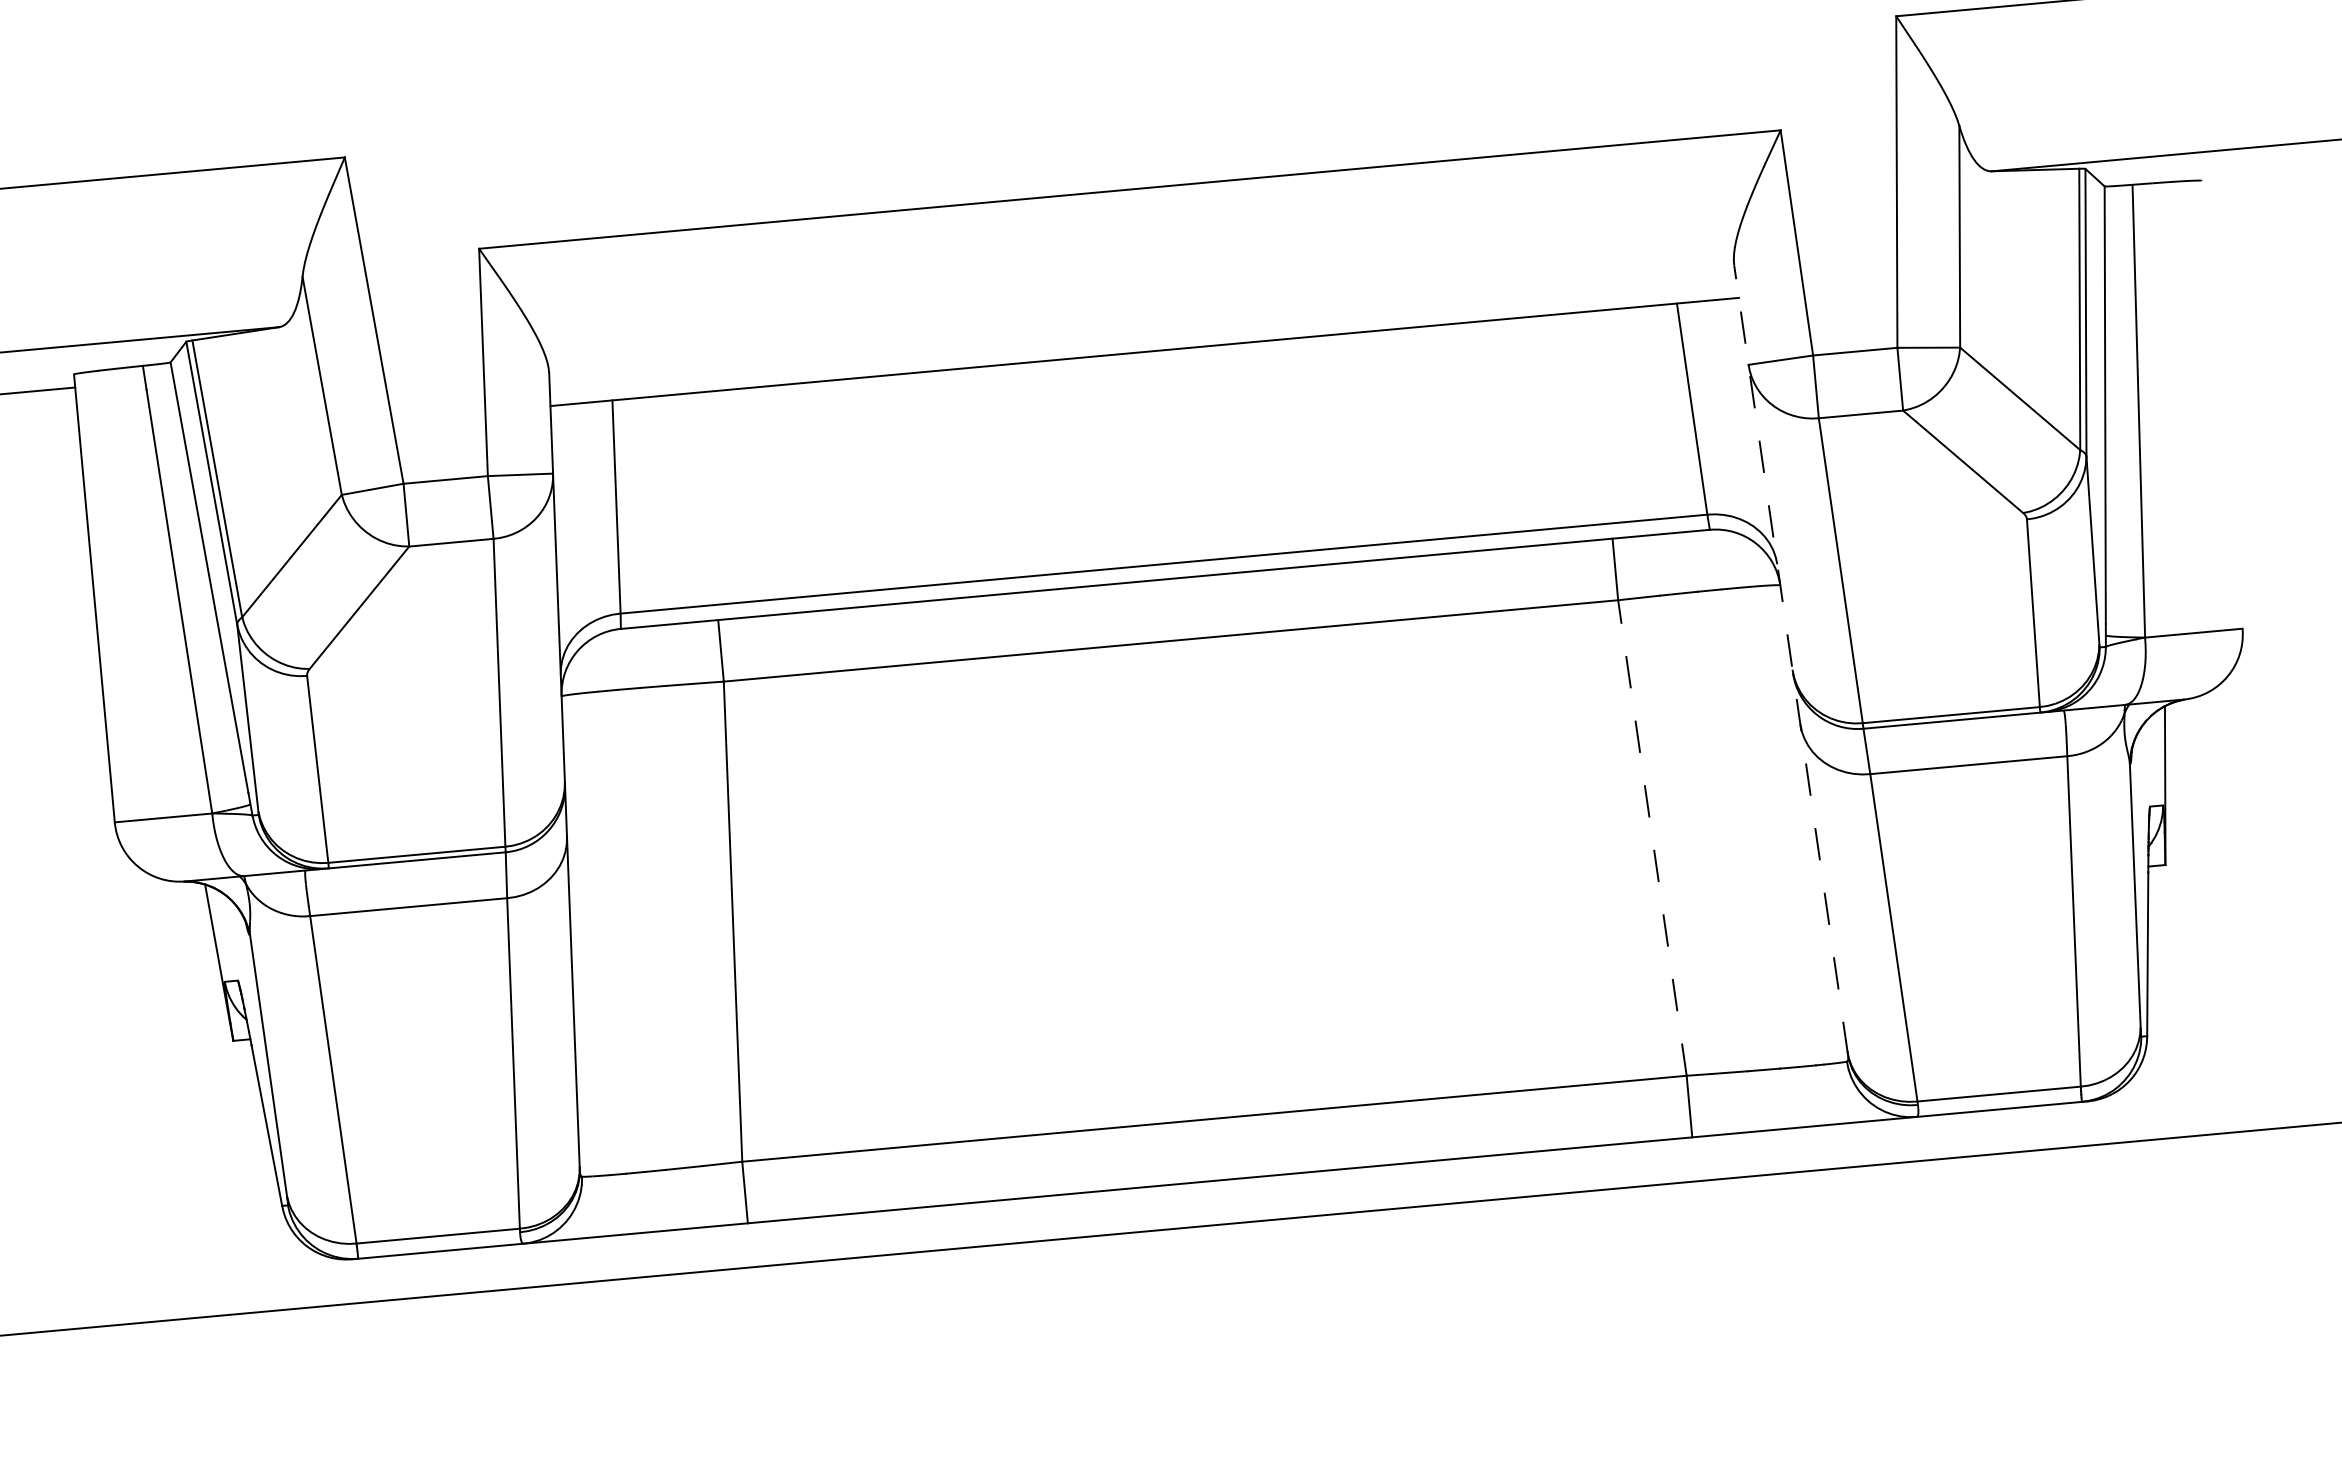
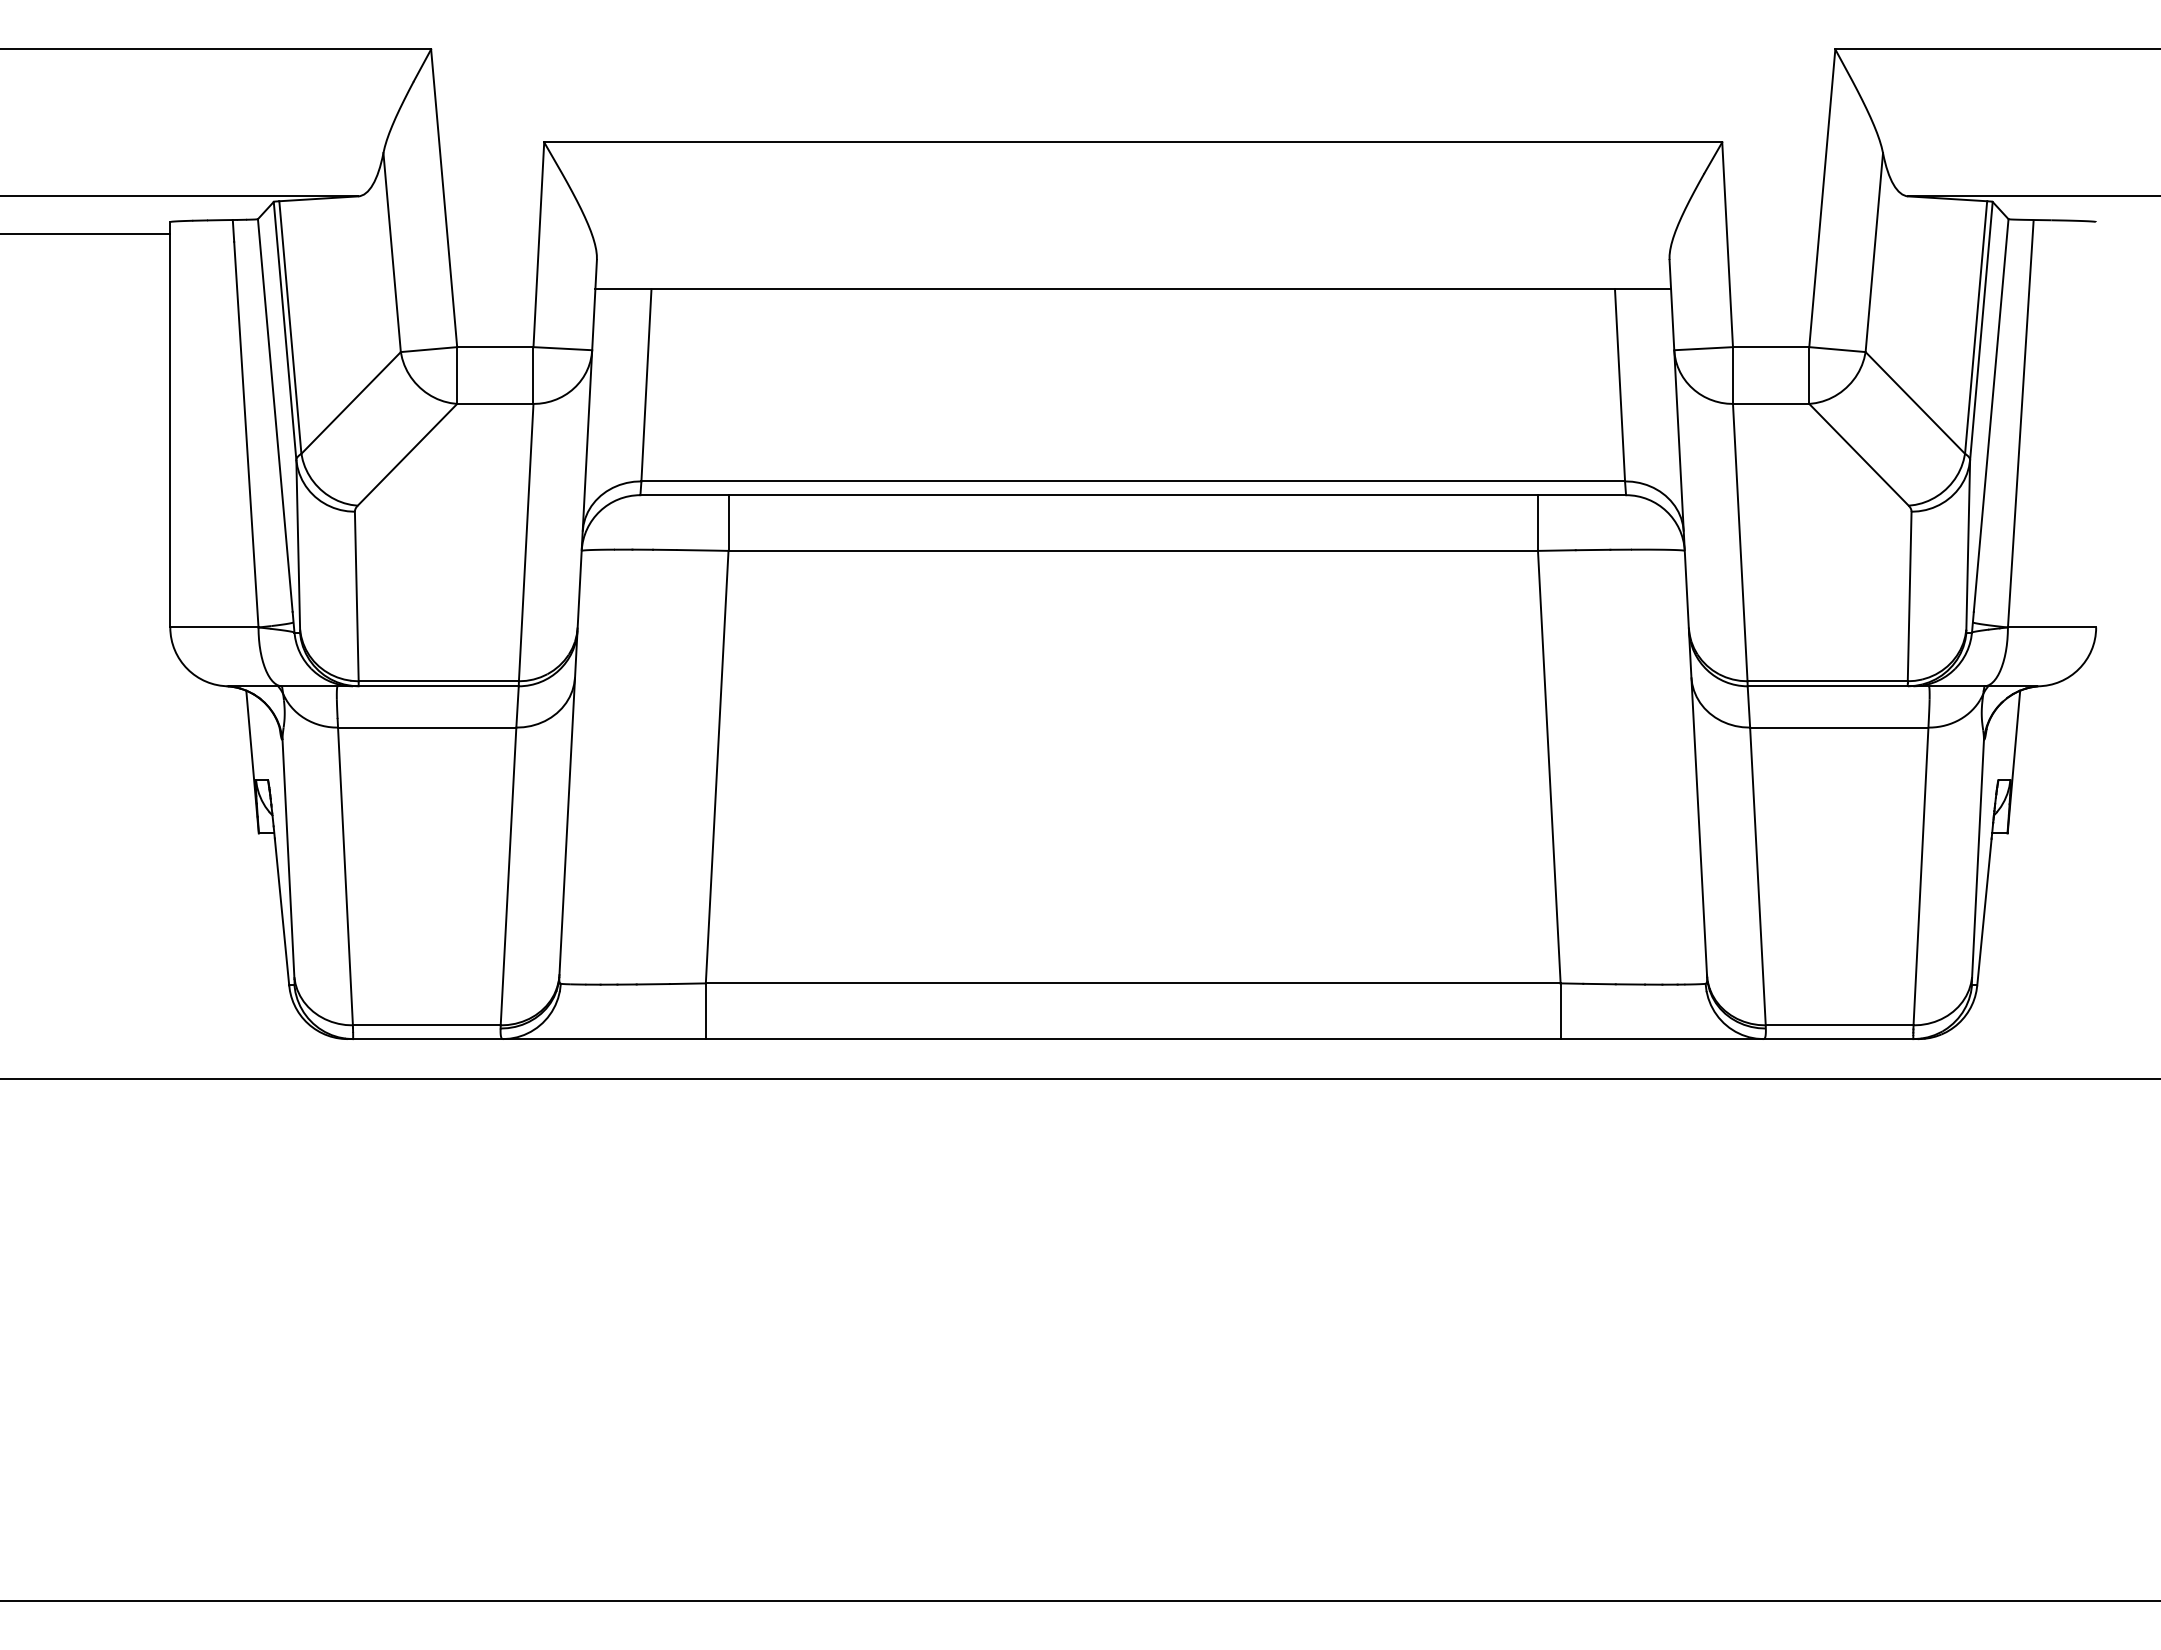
line: (1791, 659) -> (1688, 618), dashed -> solid
line: (1652, 838) -> (1549, 767), dashed -> solid

